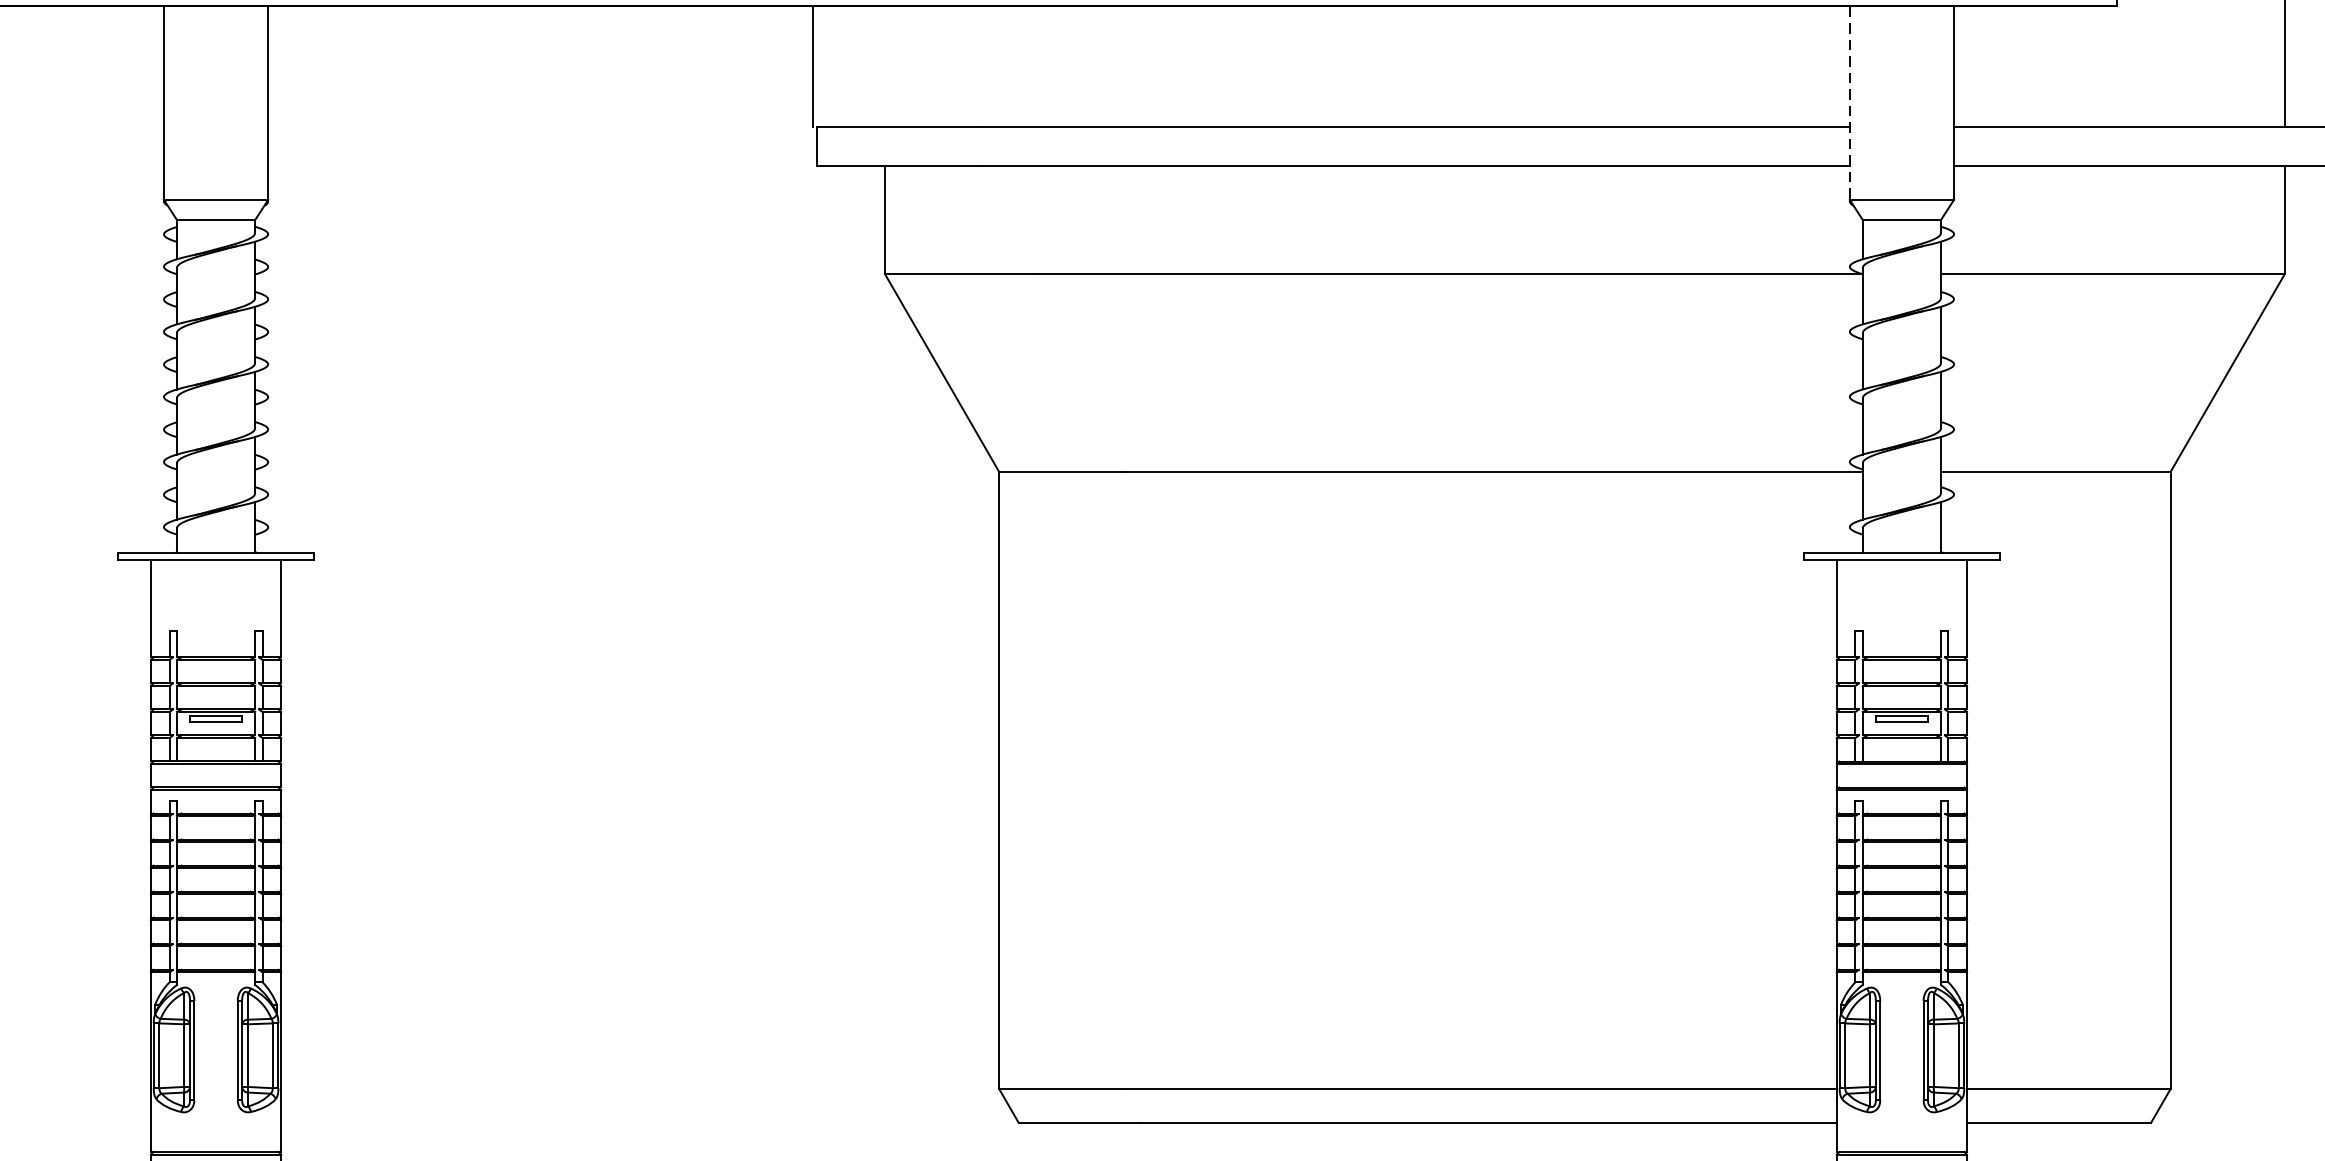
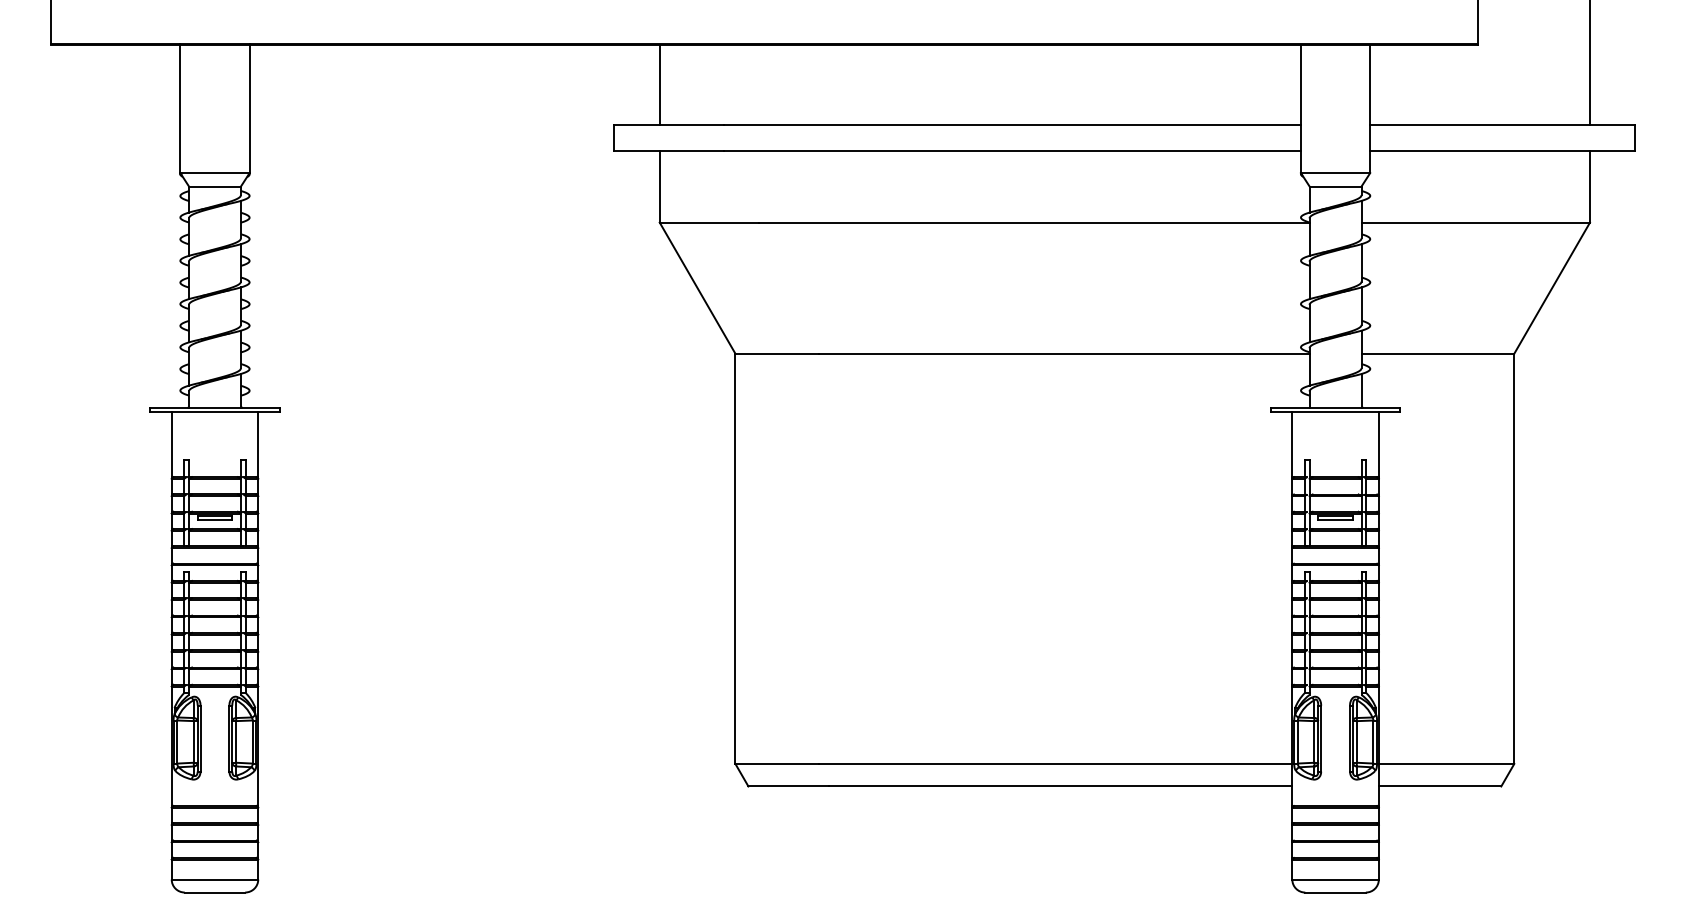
line: (812, 66) -> (659, 84), moved
line: (1849, 104) -> (1300, 109), dashed -> solid

